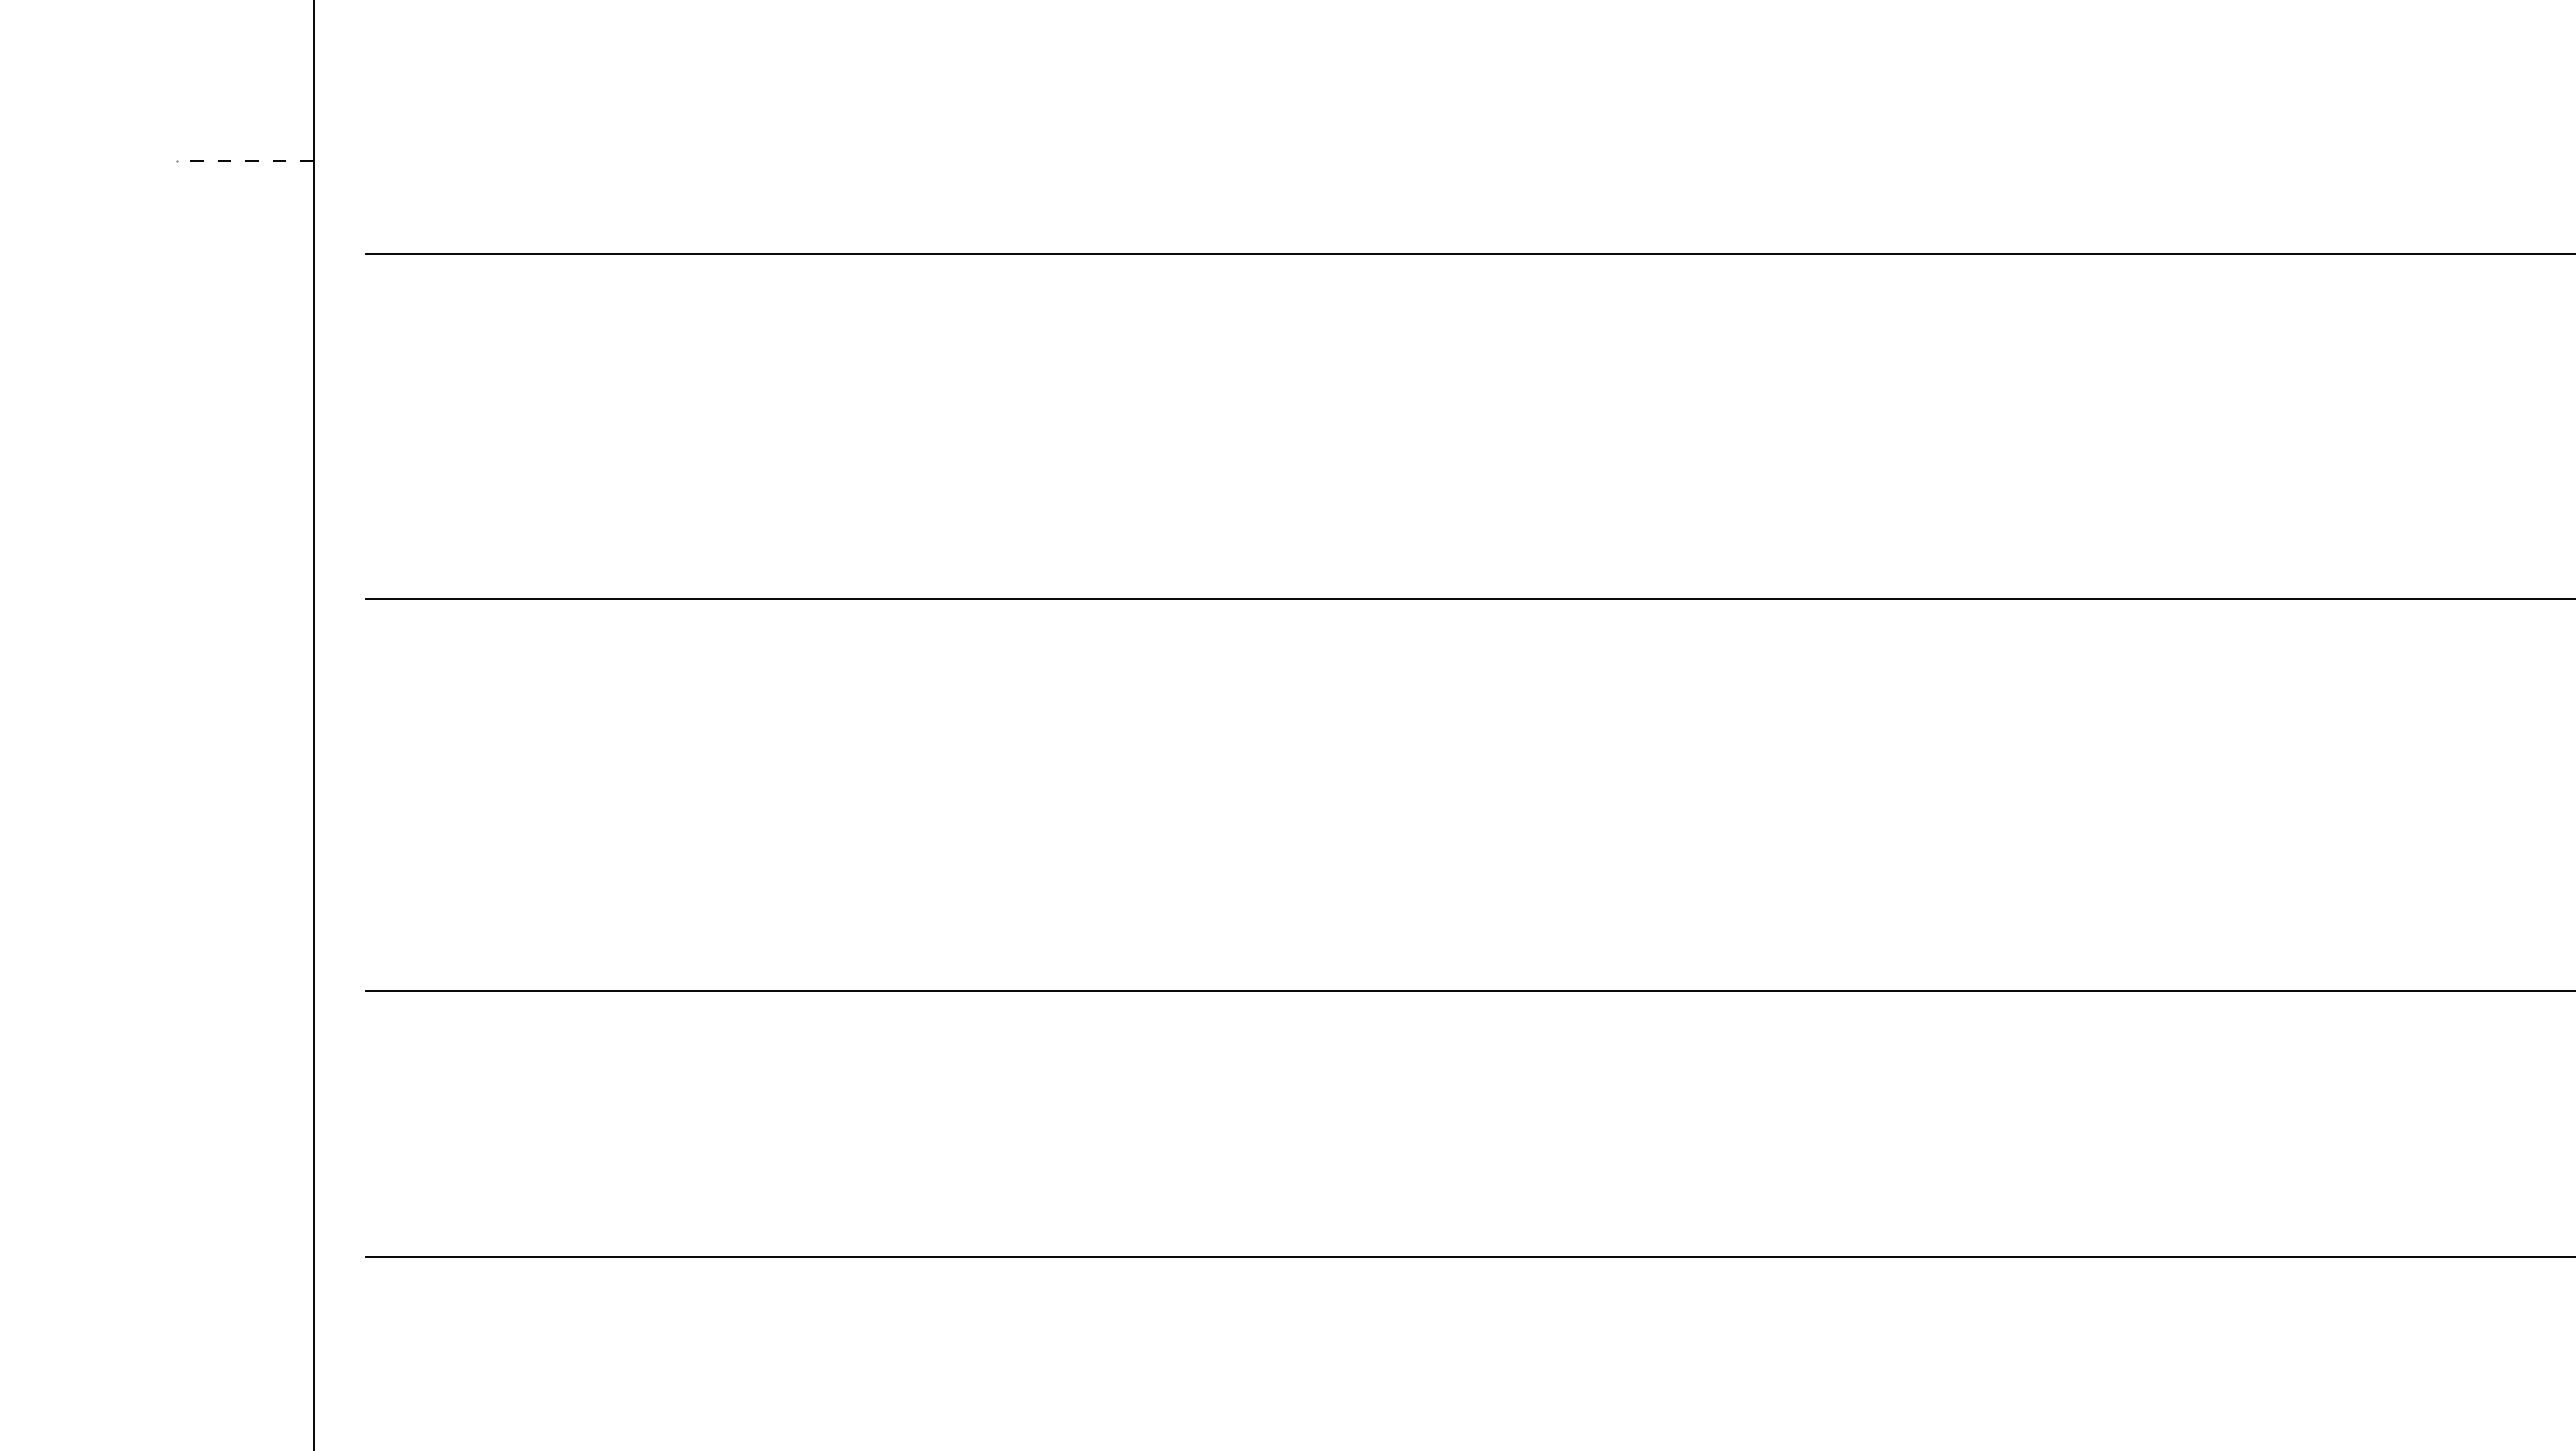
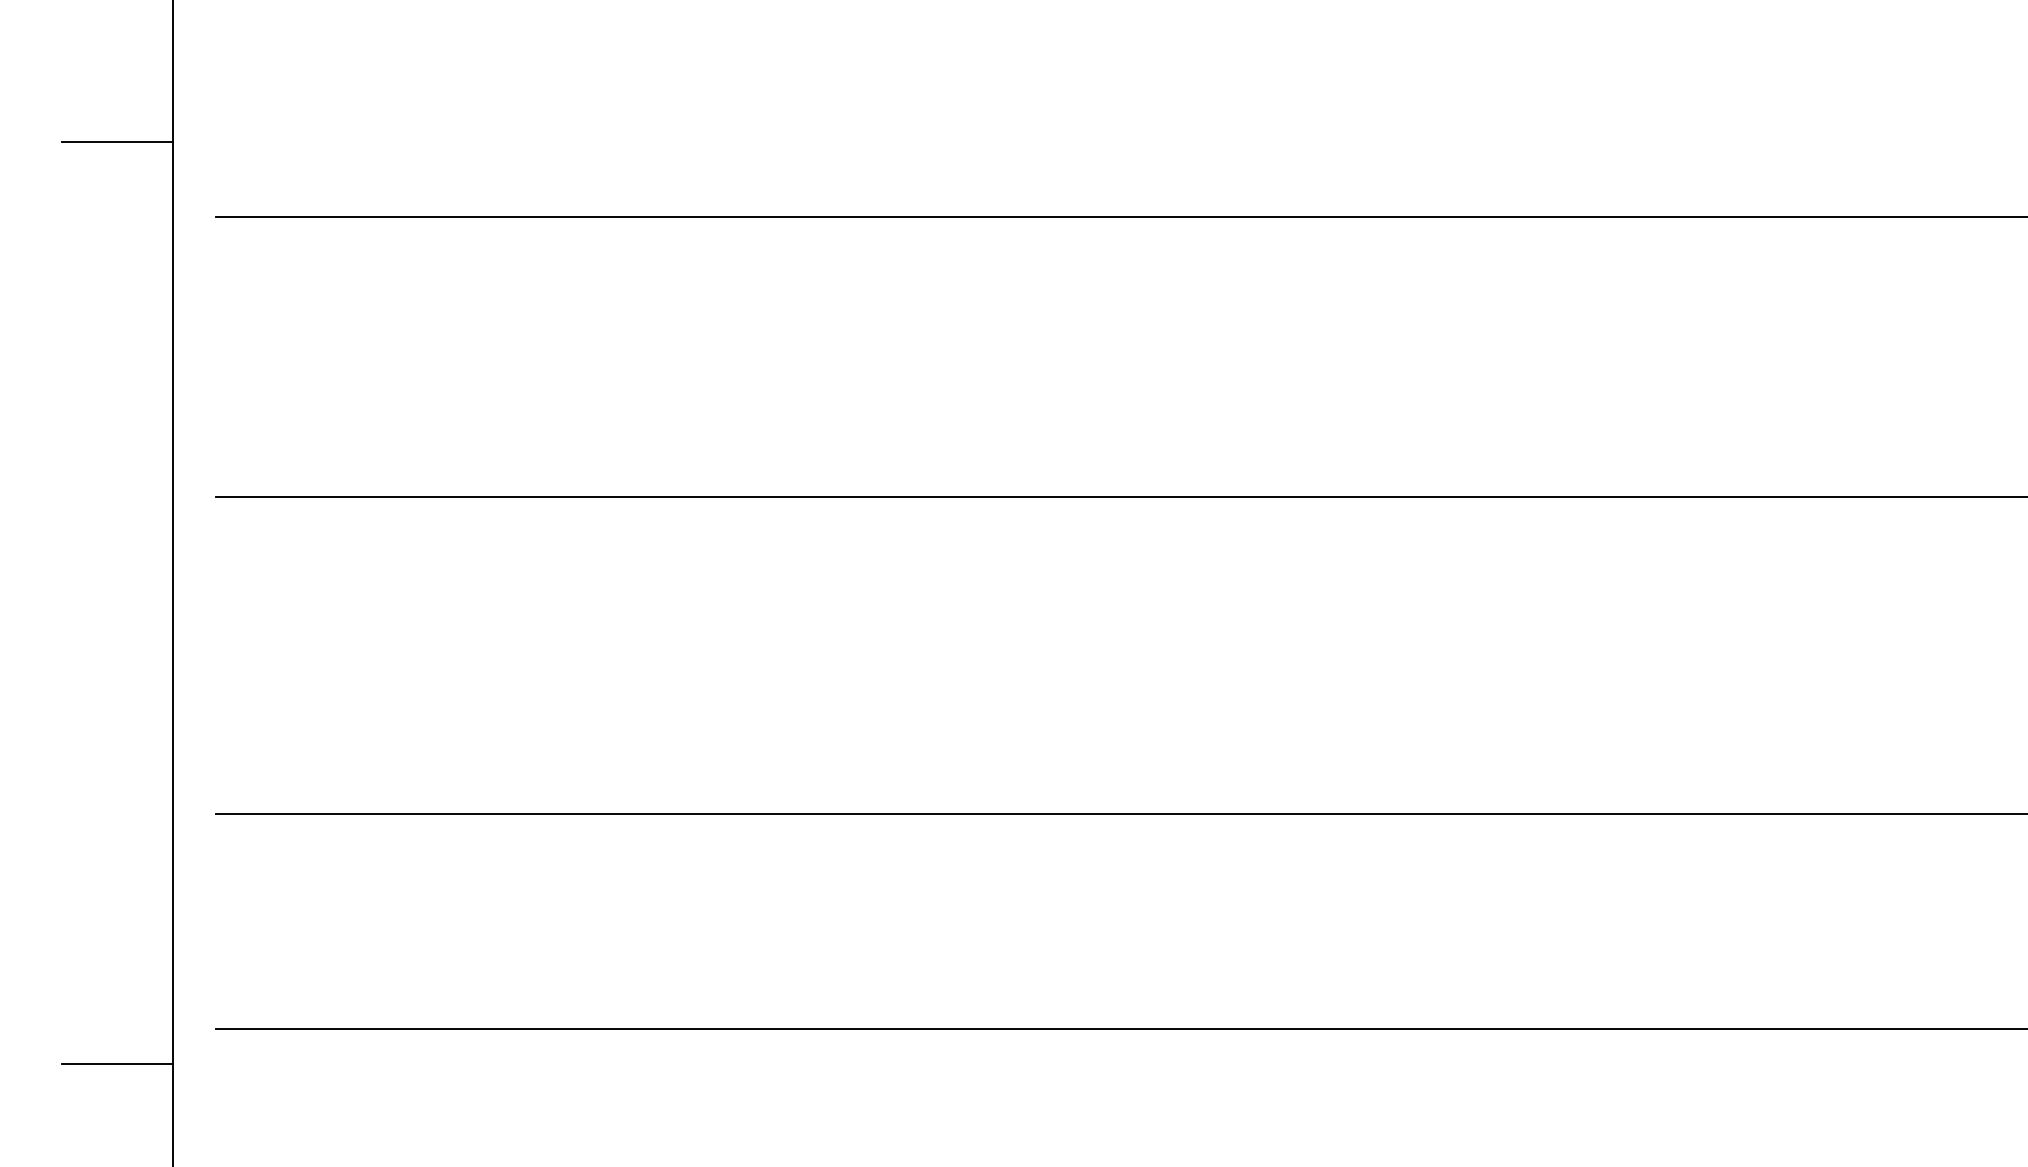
line: (244, 161) -> (117, 142), dashed -> solid
line: (244, 1299) -> (117, 1063), added

